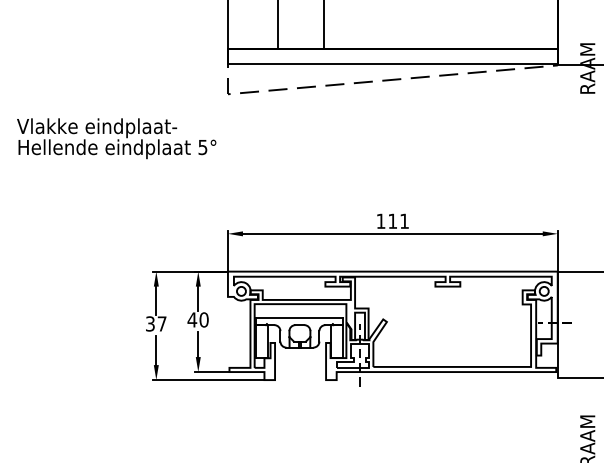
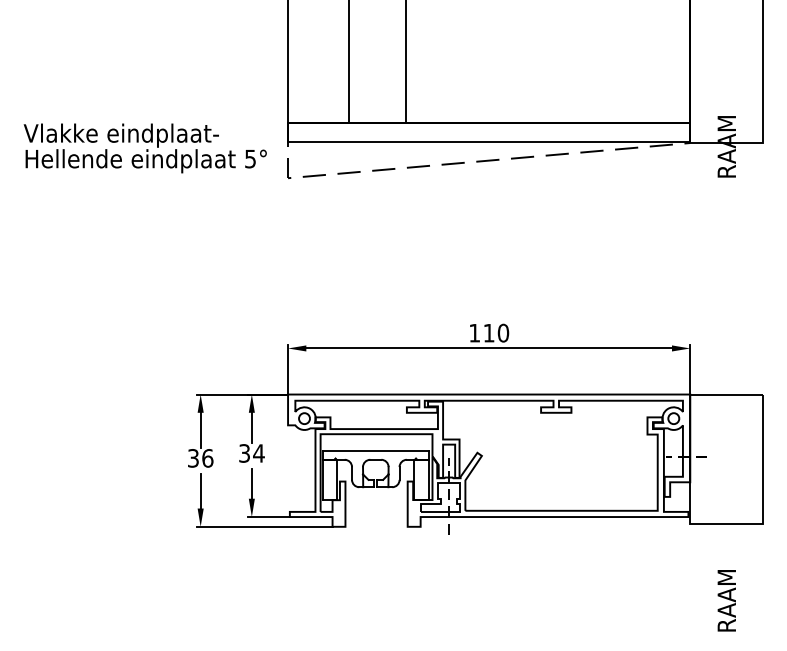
text: (116, 138) -> (144, 148), moved
text: (404, 220) -> (503, 332), 111 -> 110
text: (198, 319) -> (251, 453), 40 -> 34
text: (161, 324) -> (207, 458), 37 -> 36

